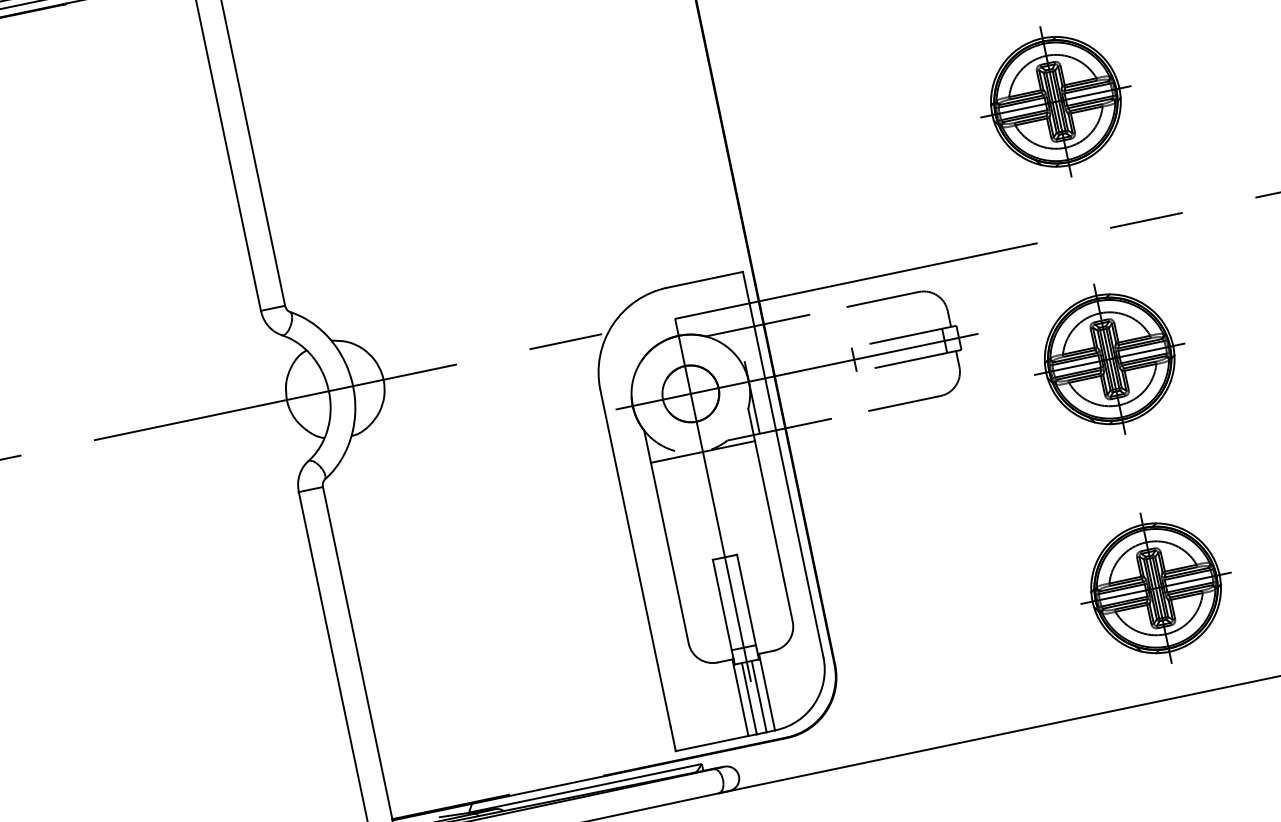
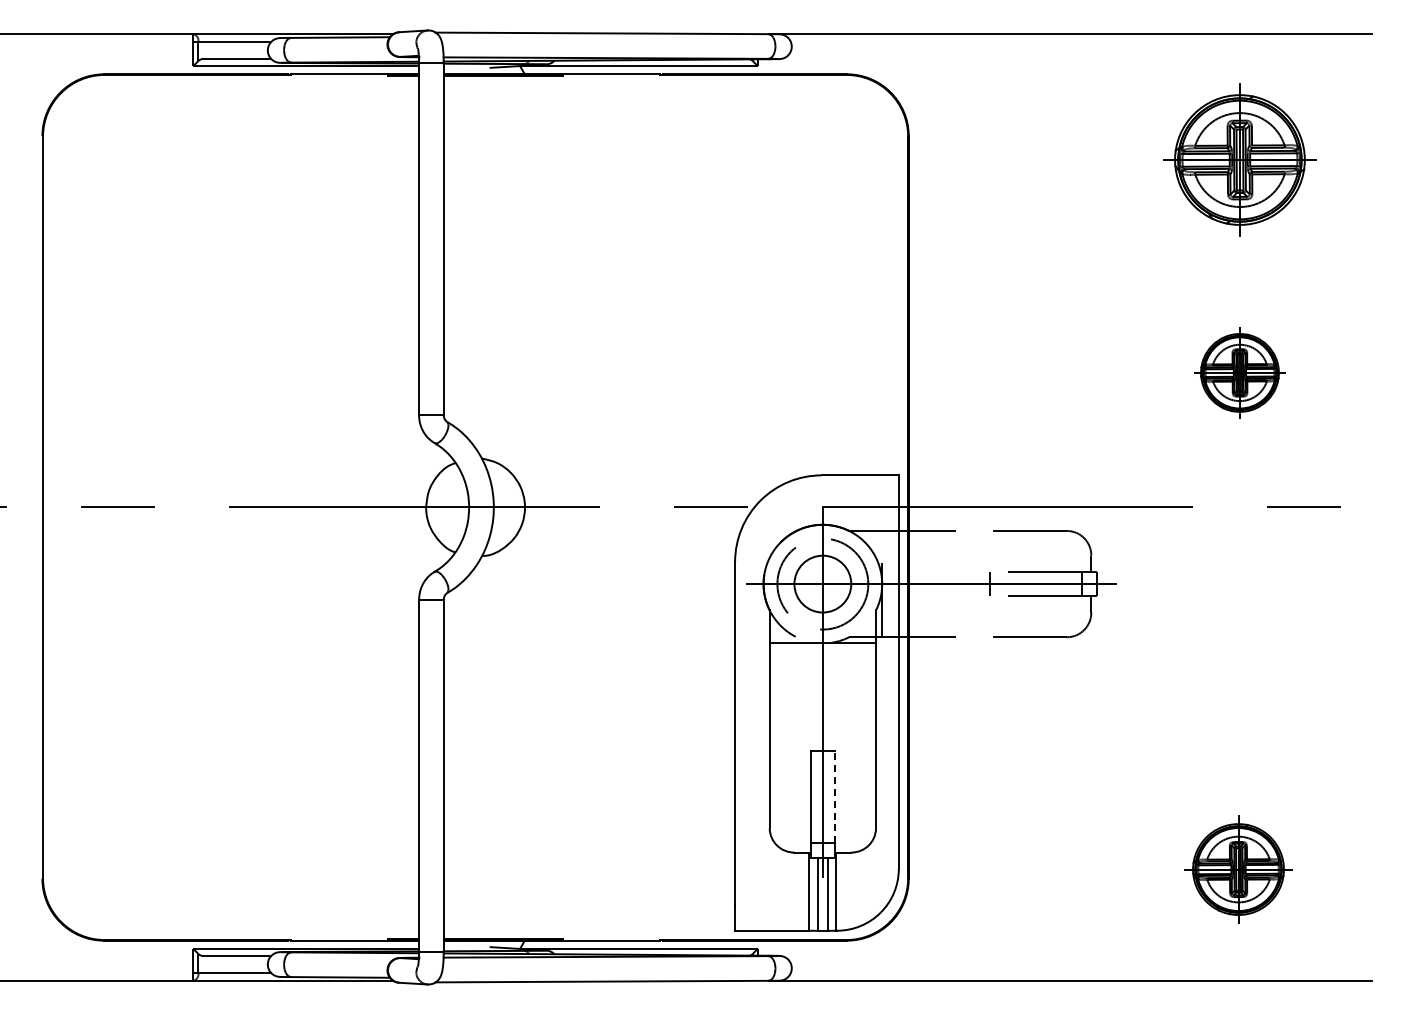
part: (1055, 101) -> (1239, 372), size x0.6
part: (1109, 358) -> (1239, 635), removed
circle: (690, 393) -> (822, 583), size x1.6
part: (1156, 588) -> (1238, 869), size x0.7
line: (746, 599) -> (835, 796), solid -> dashed

